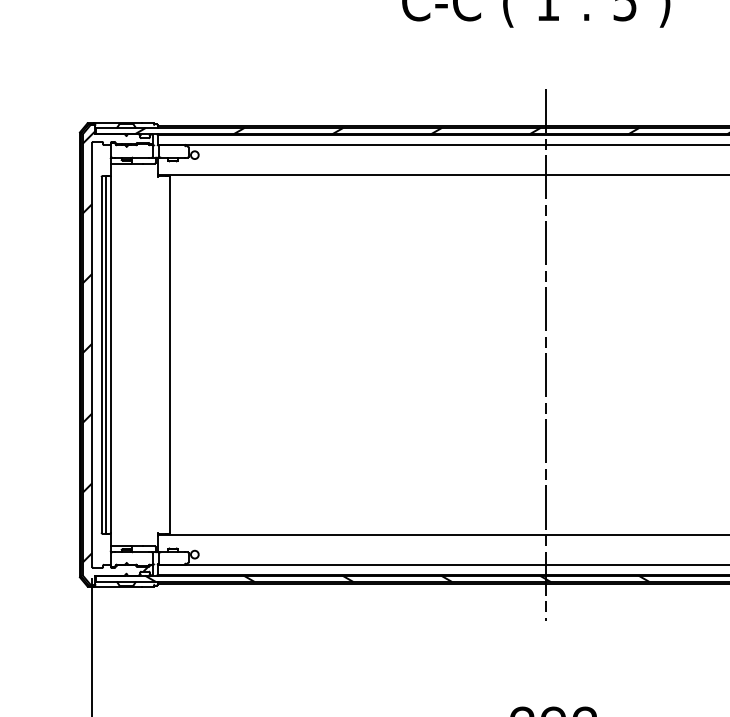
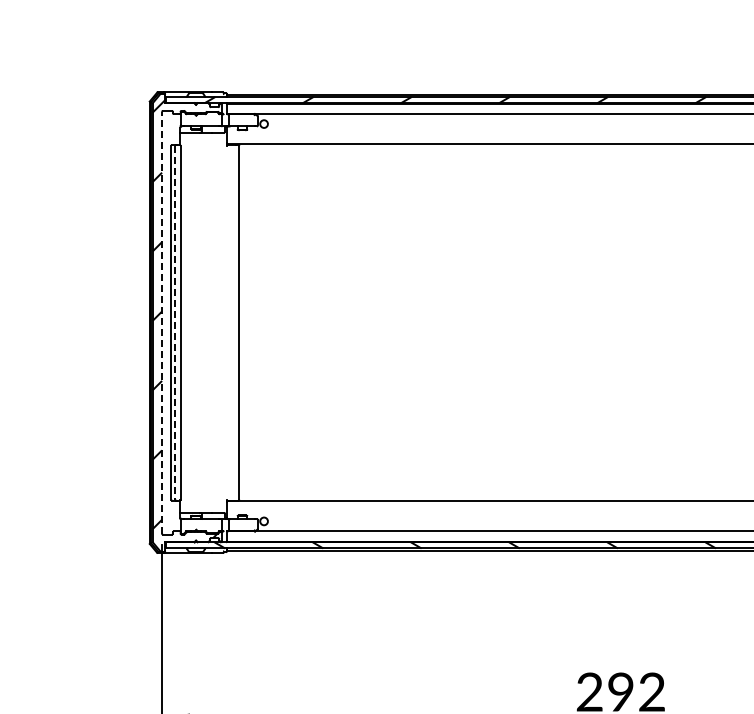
line: (92, 354) -> (162, 322), solid -> dashed
line: (105, 354) -> (175, 322), solid -> dashed
line: (546, 354) -> (613, 322), removed

